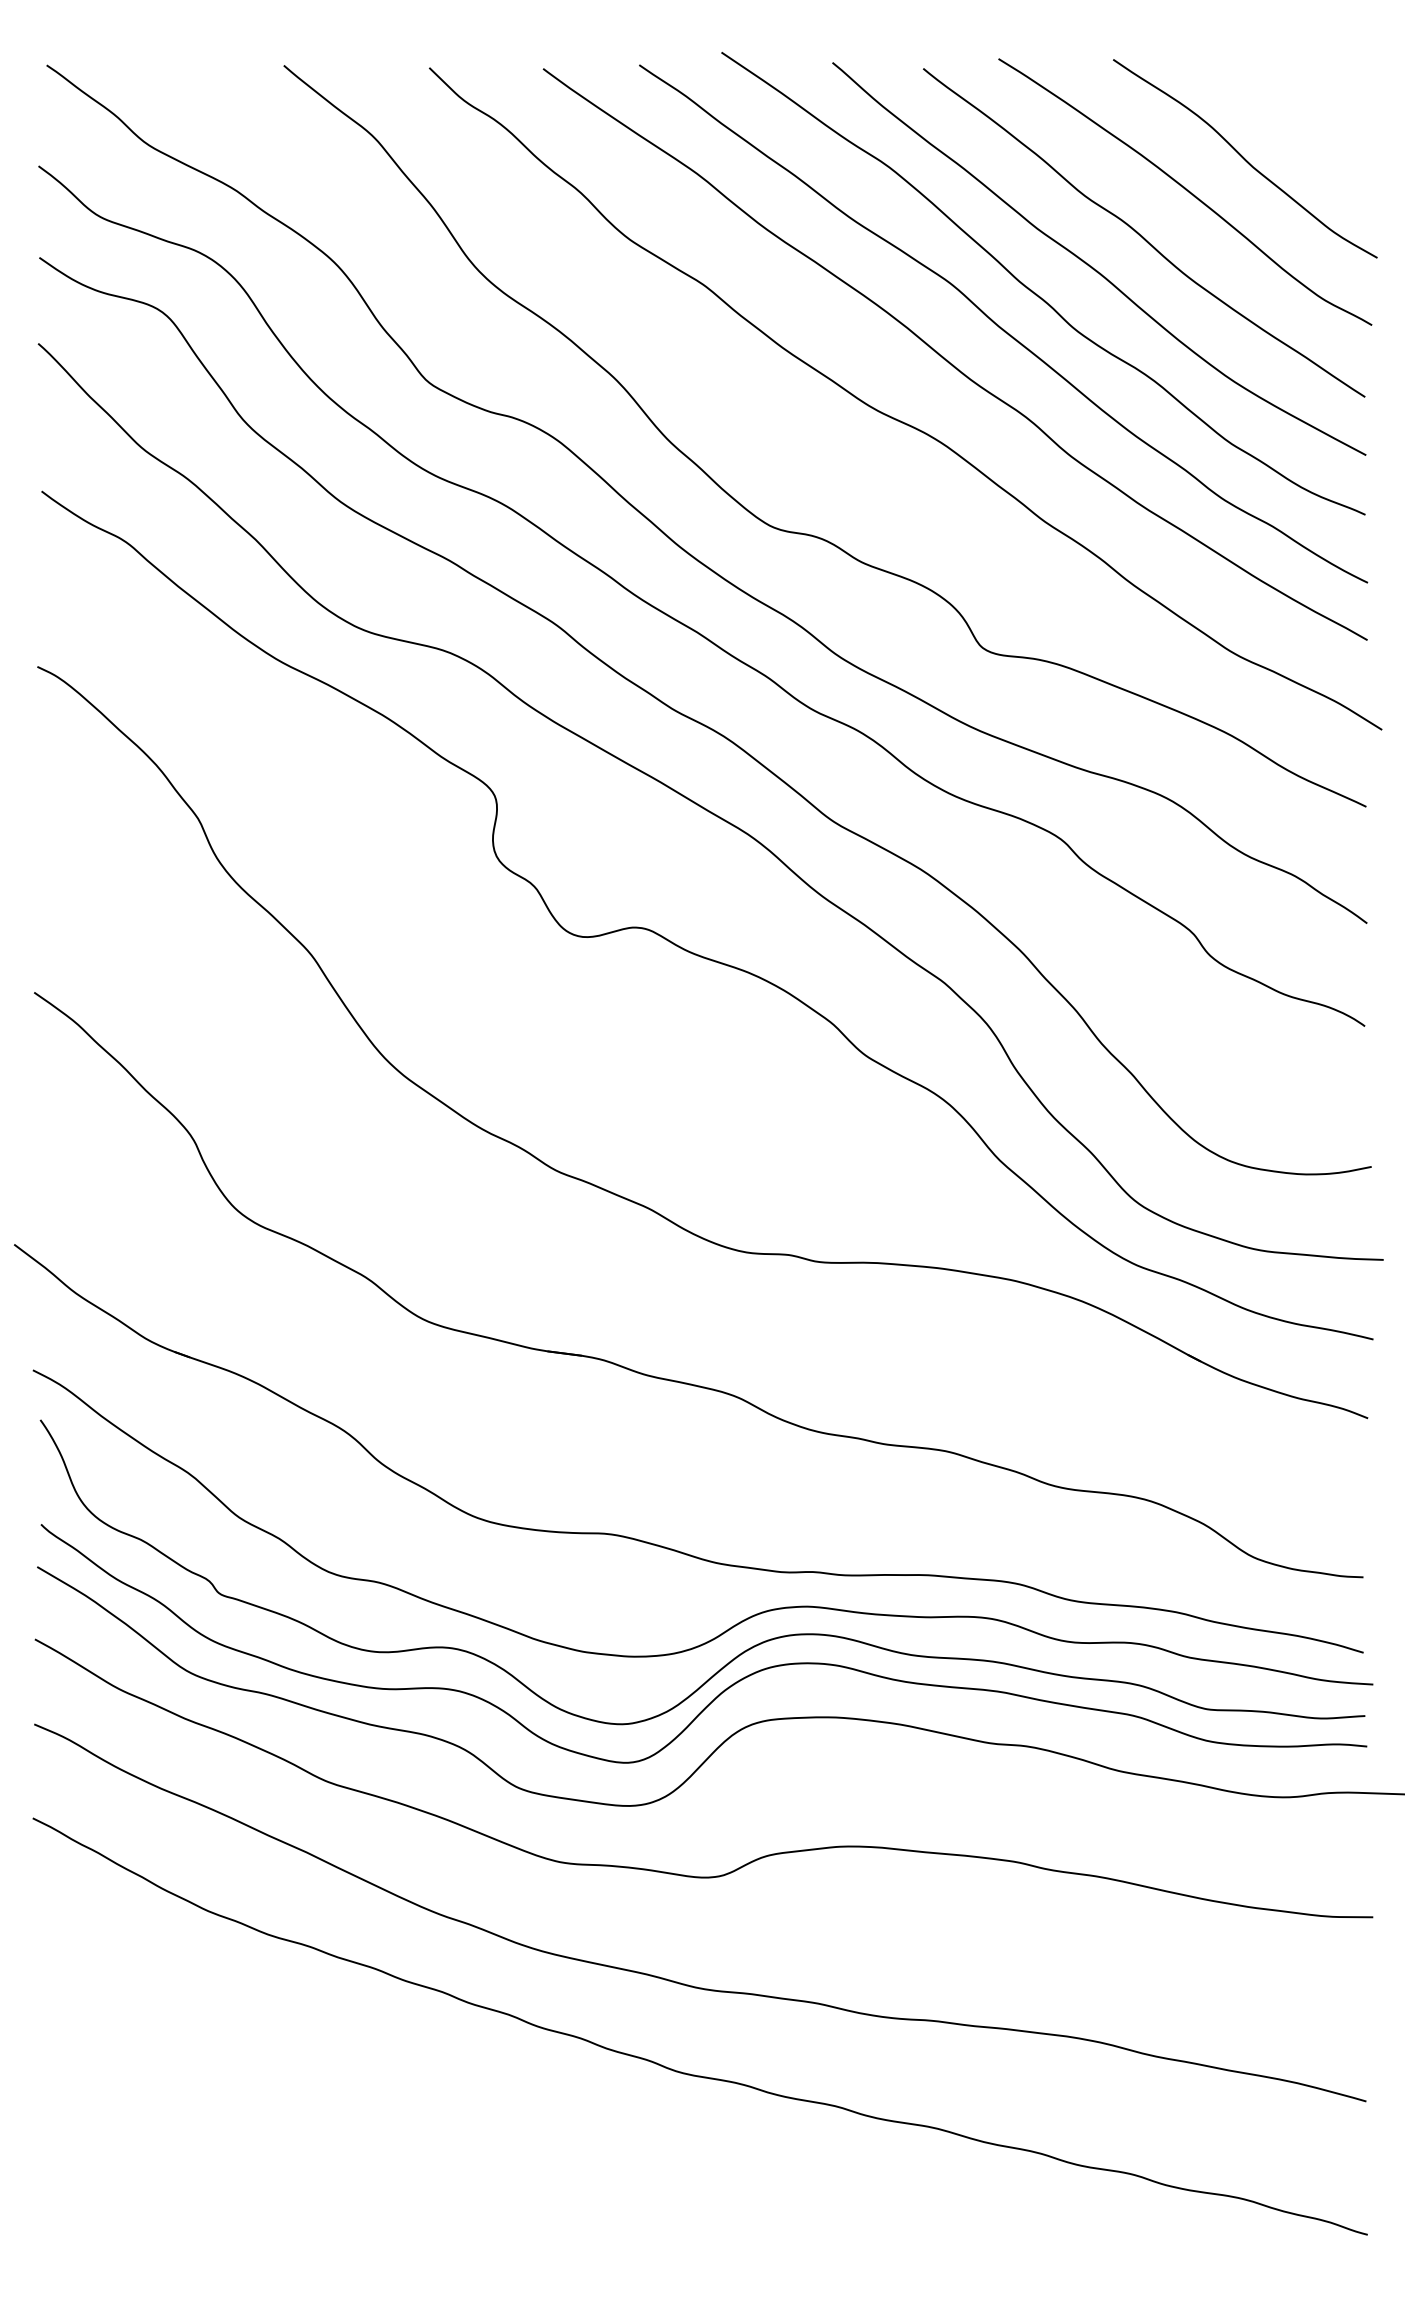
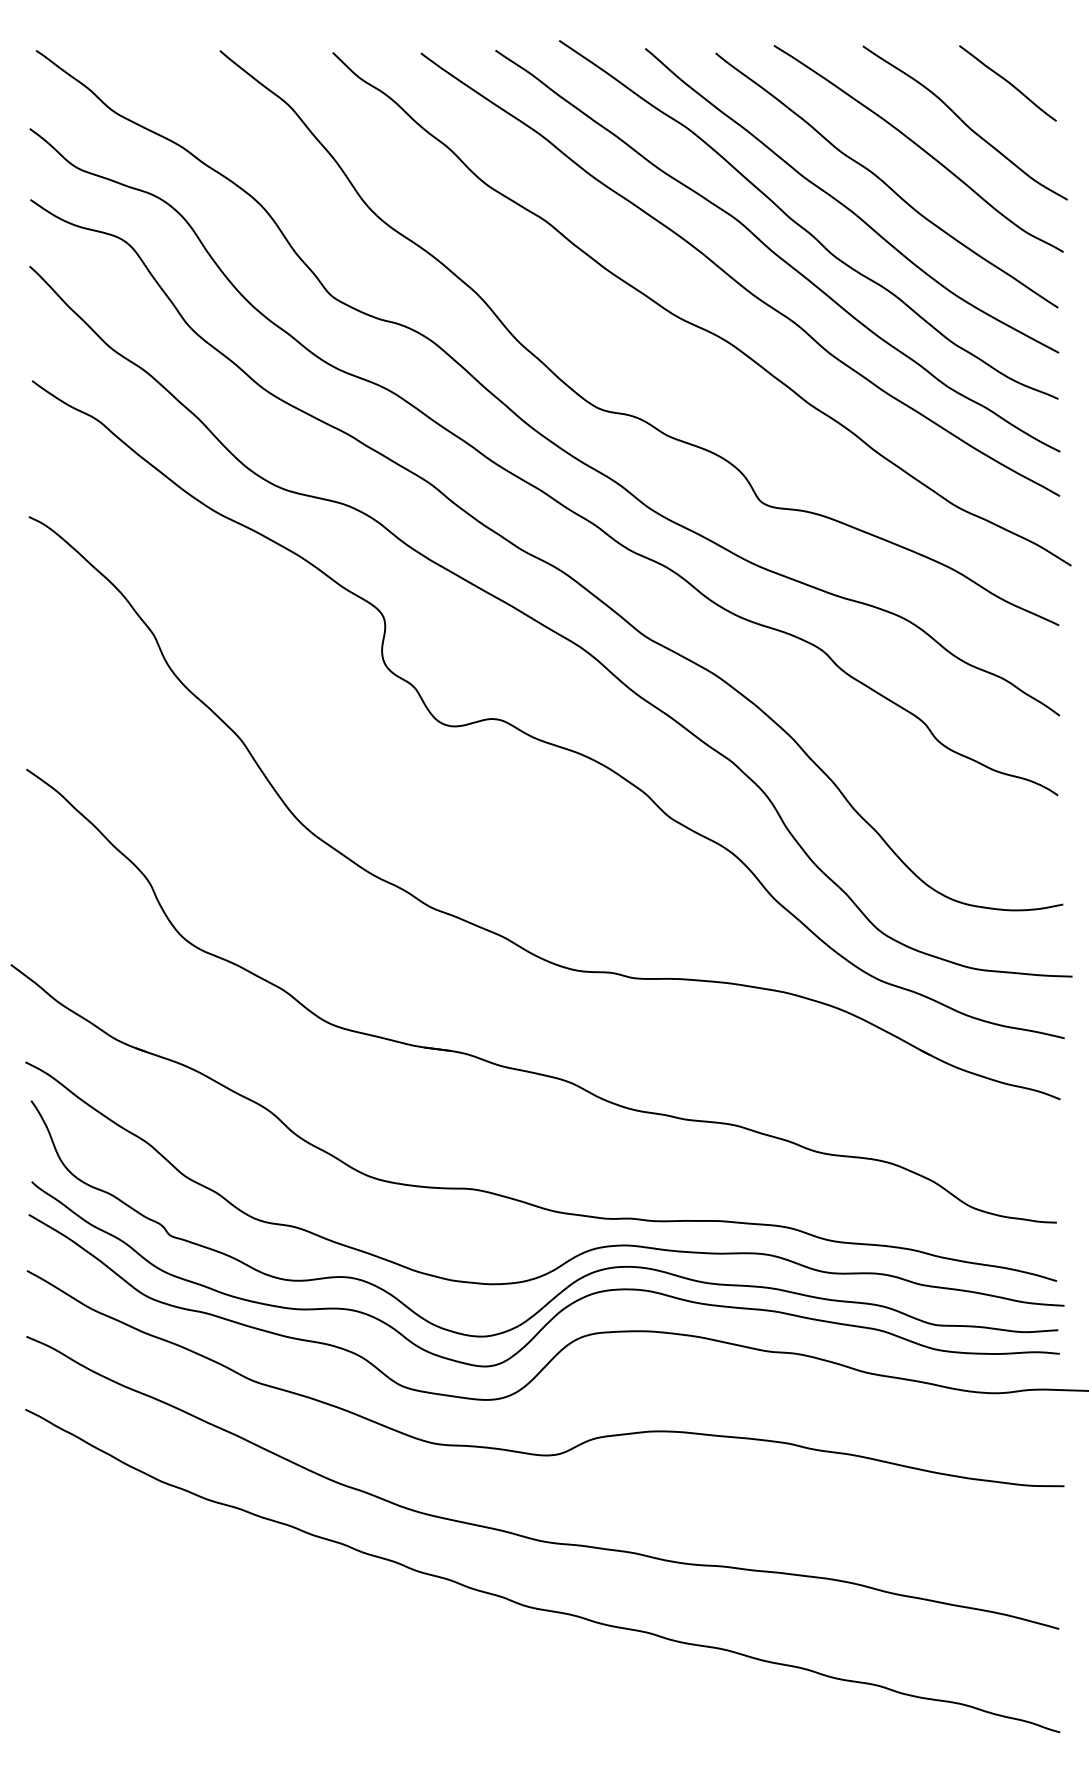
curve: (1299, 106) -> (1007, 82), added

